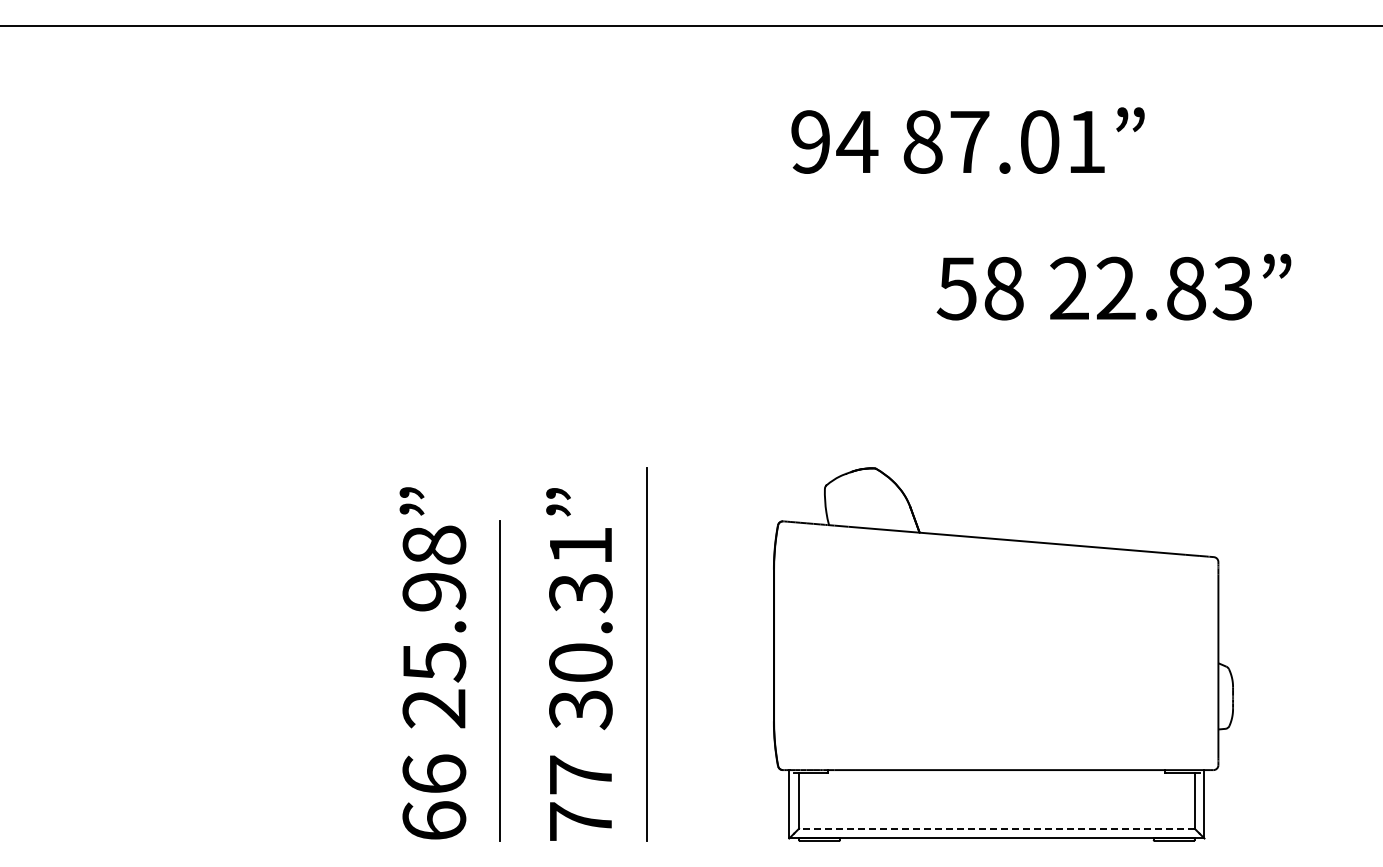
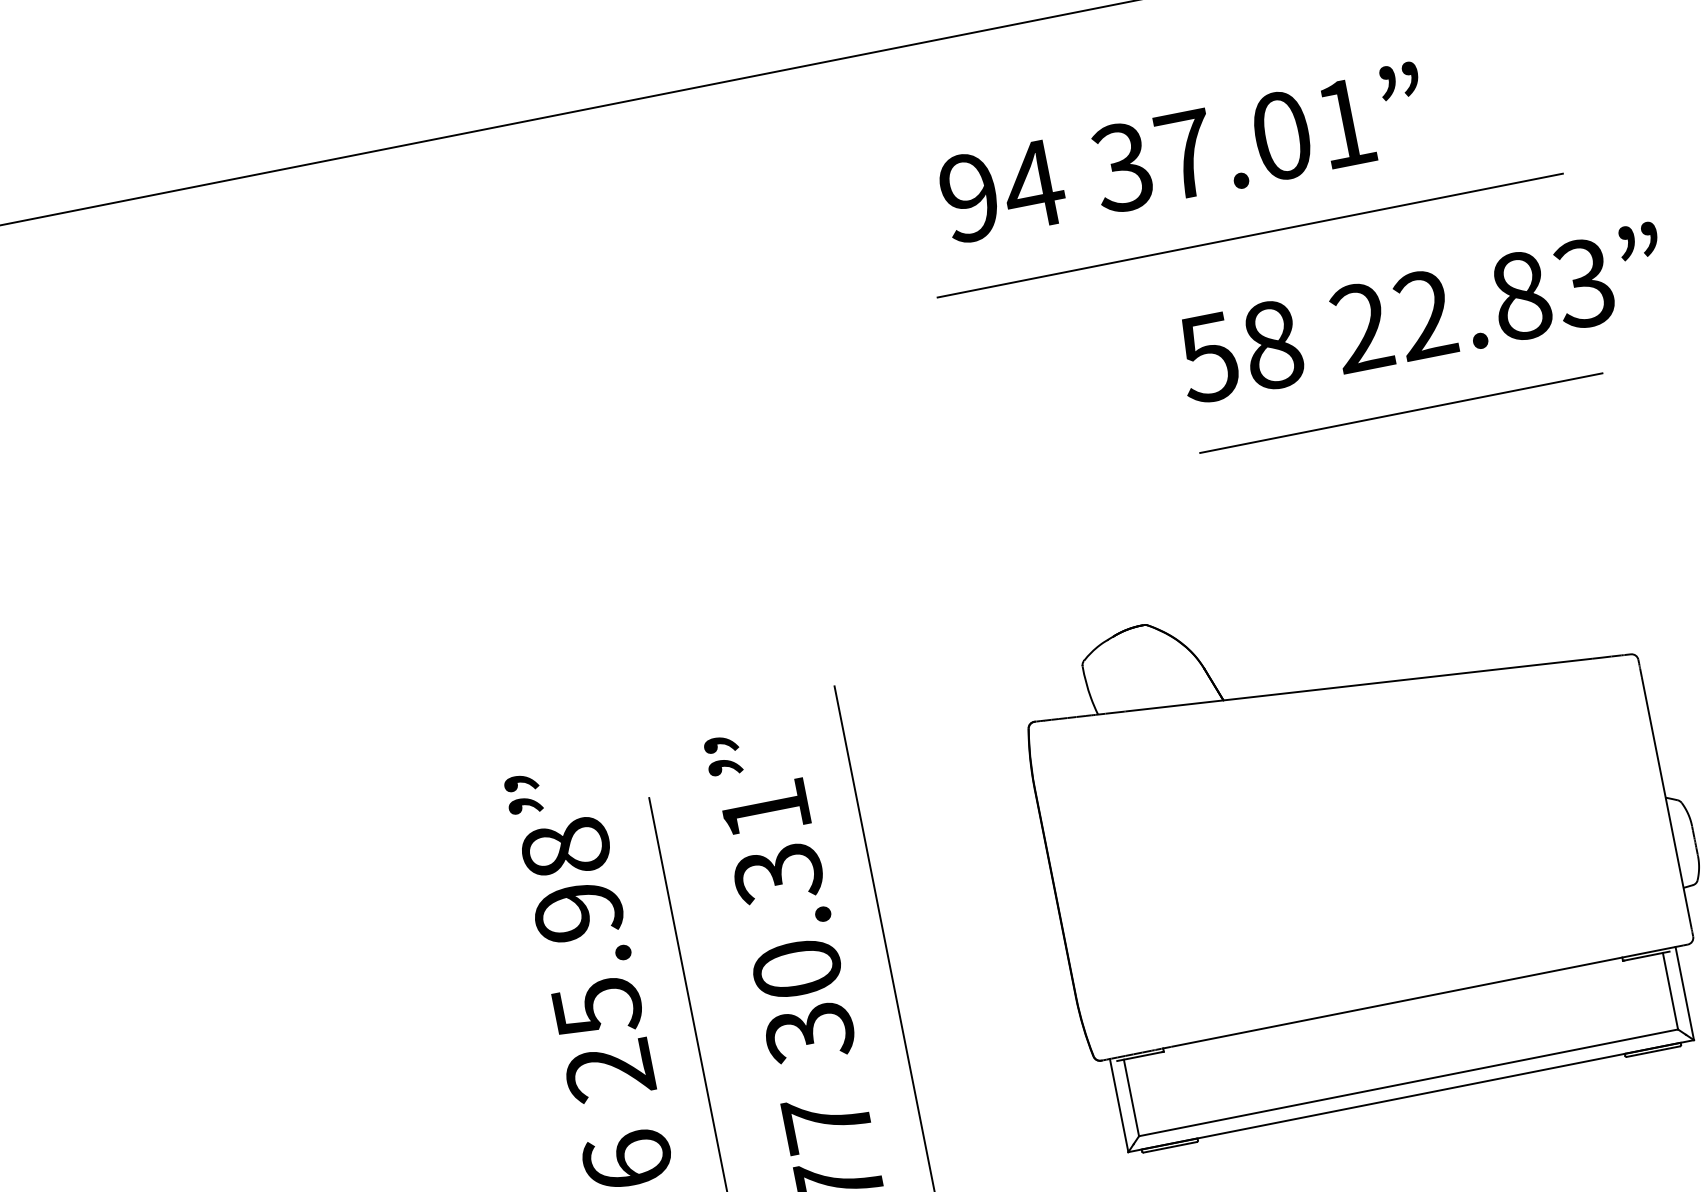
text: (922, 141) -> (1121, 166), 87.01 -> 37.01
line: (1003, 207) -> (1250, 234), added
line: (1085, 354) -> (1401, 412), added
line: (996, 828) -> (1407, 1082), dashed -> solid

